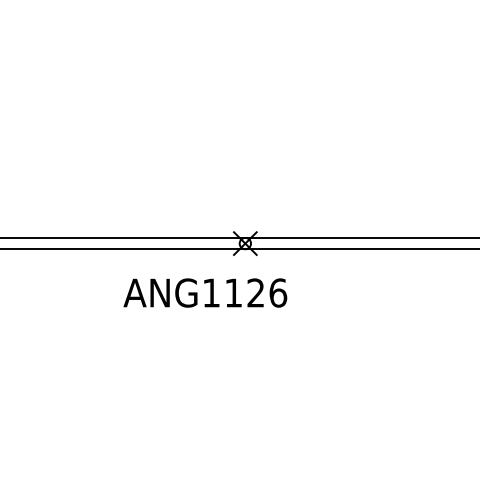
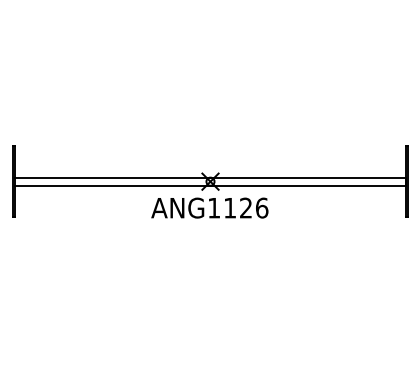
text: (204, 292) -> (209, 207), moved

